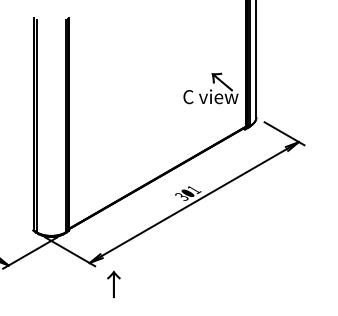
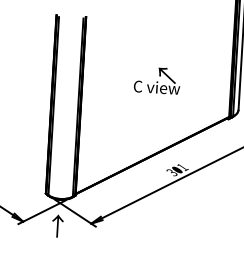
text: (210, 88) -> (157, 80), moved
text: (113, 284) -> (57, 226), moved

